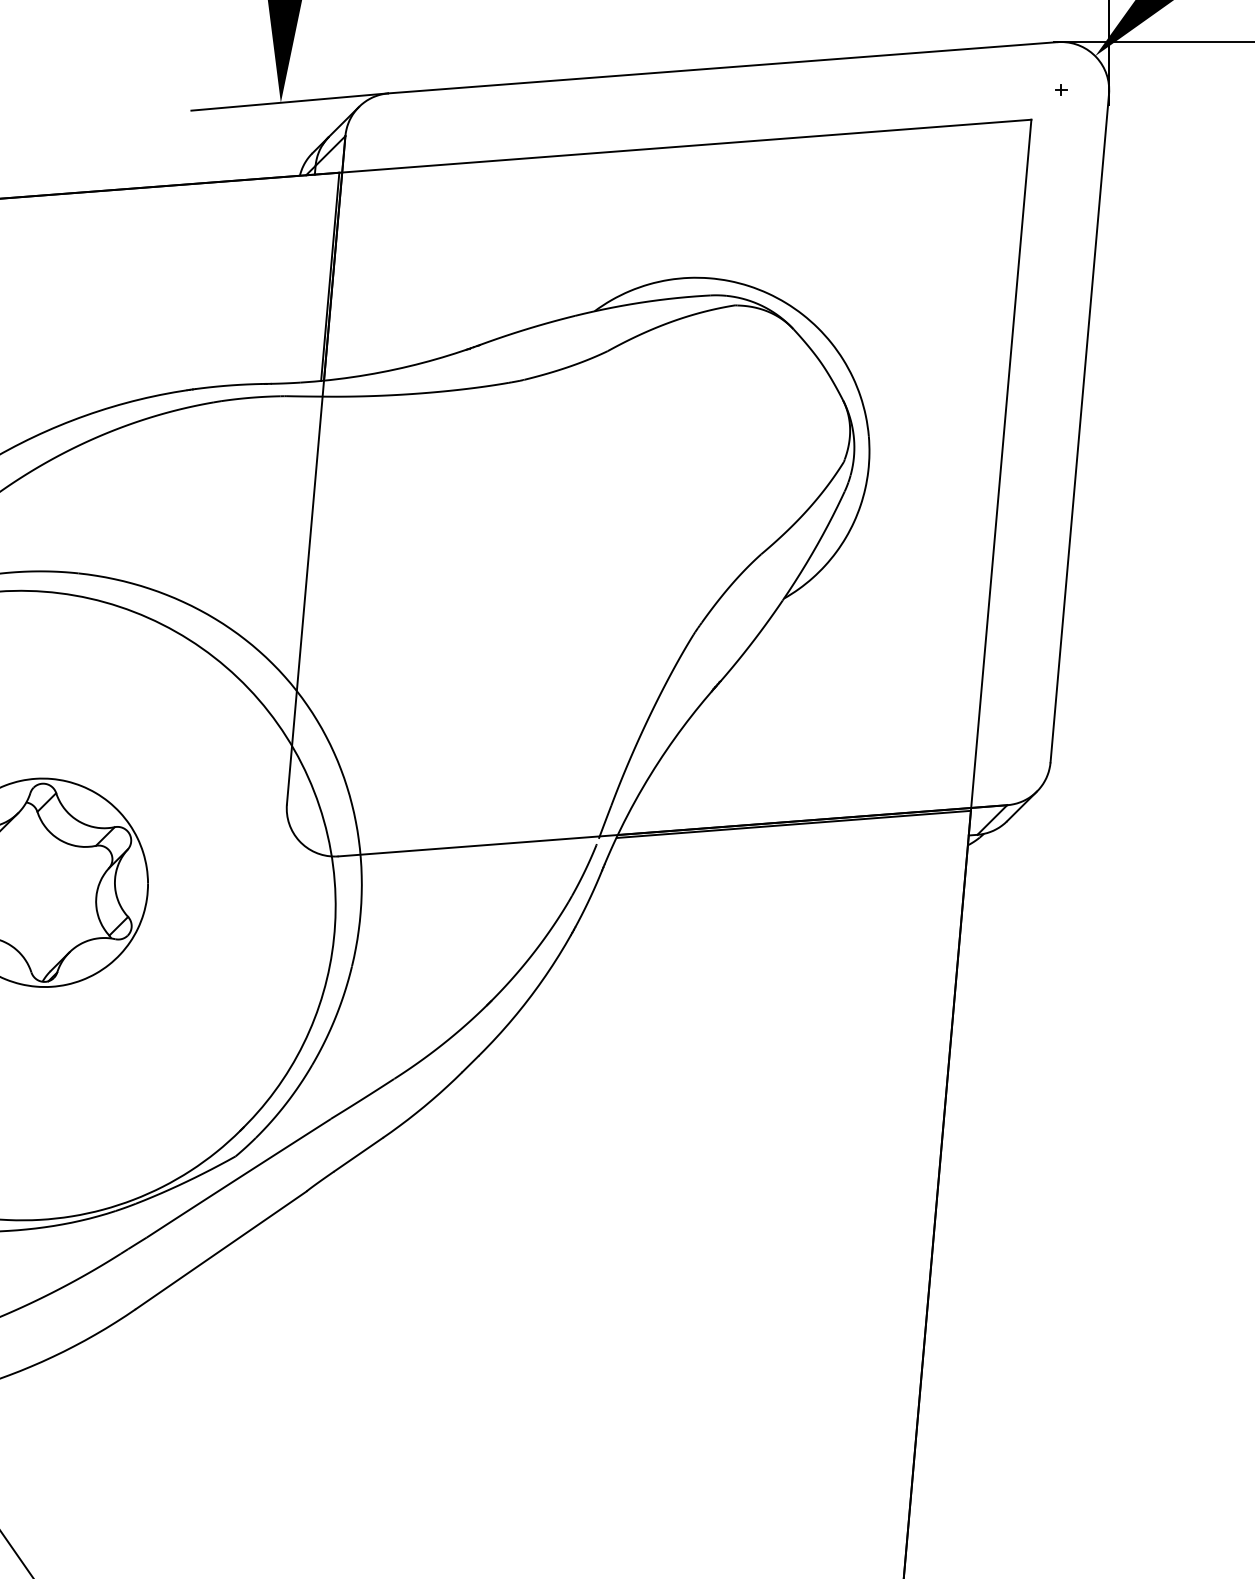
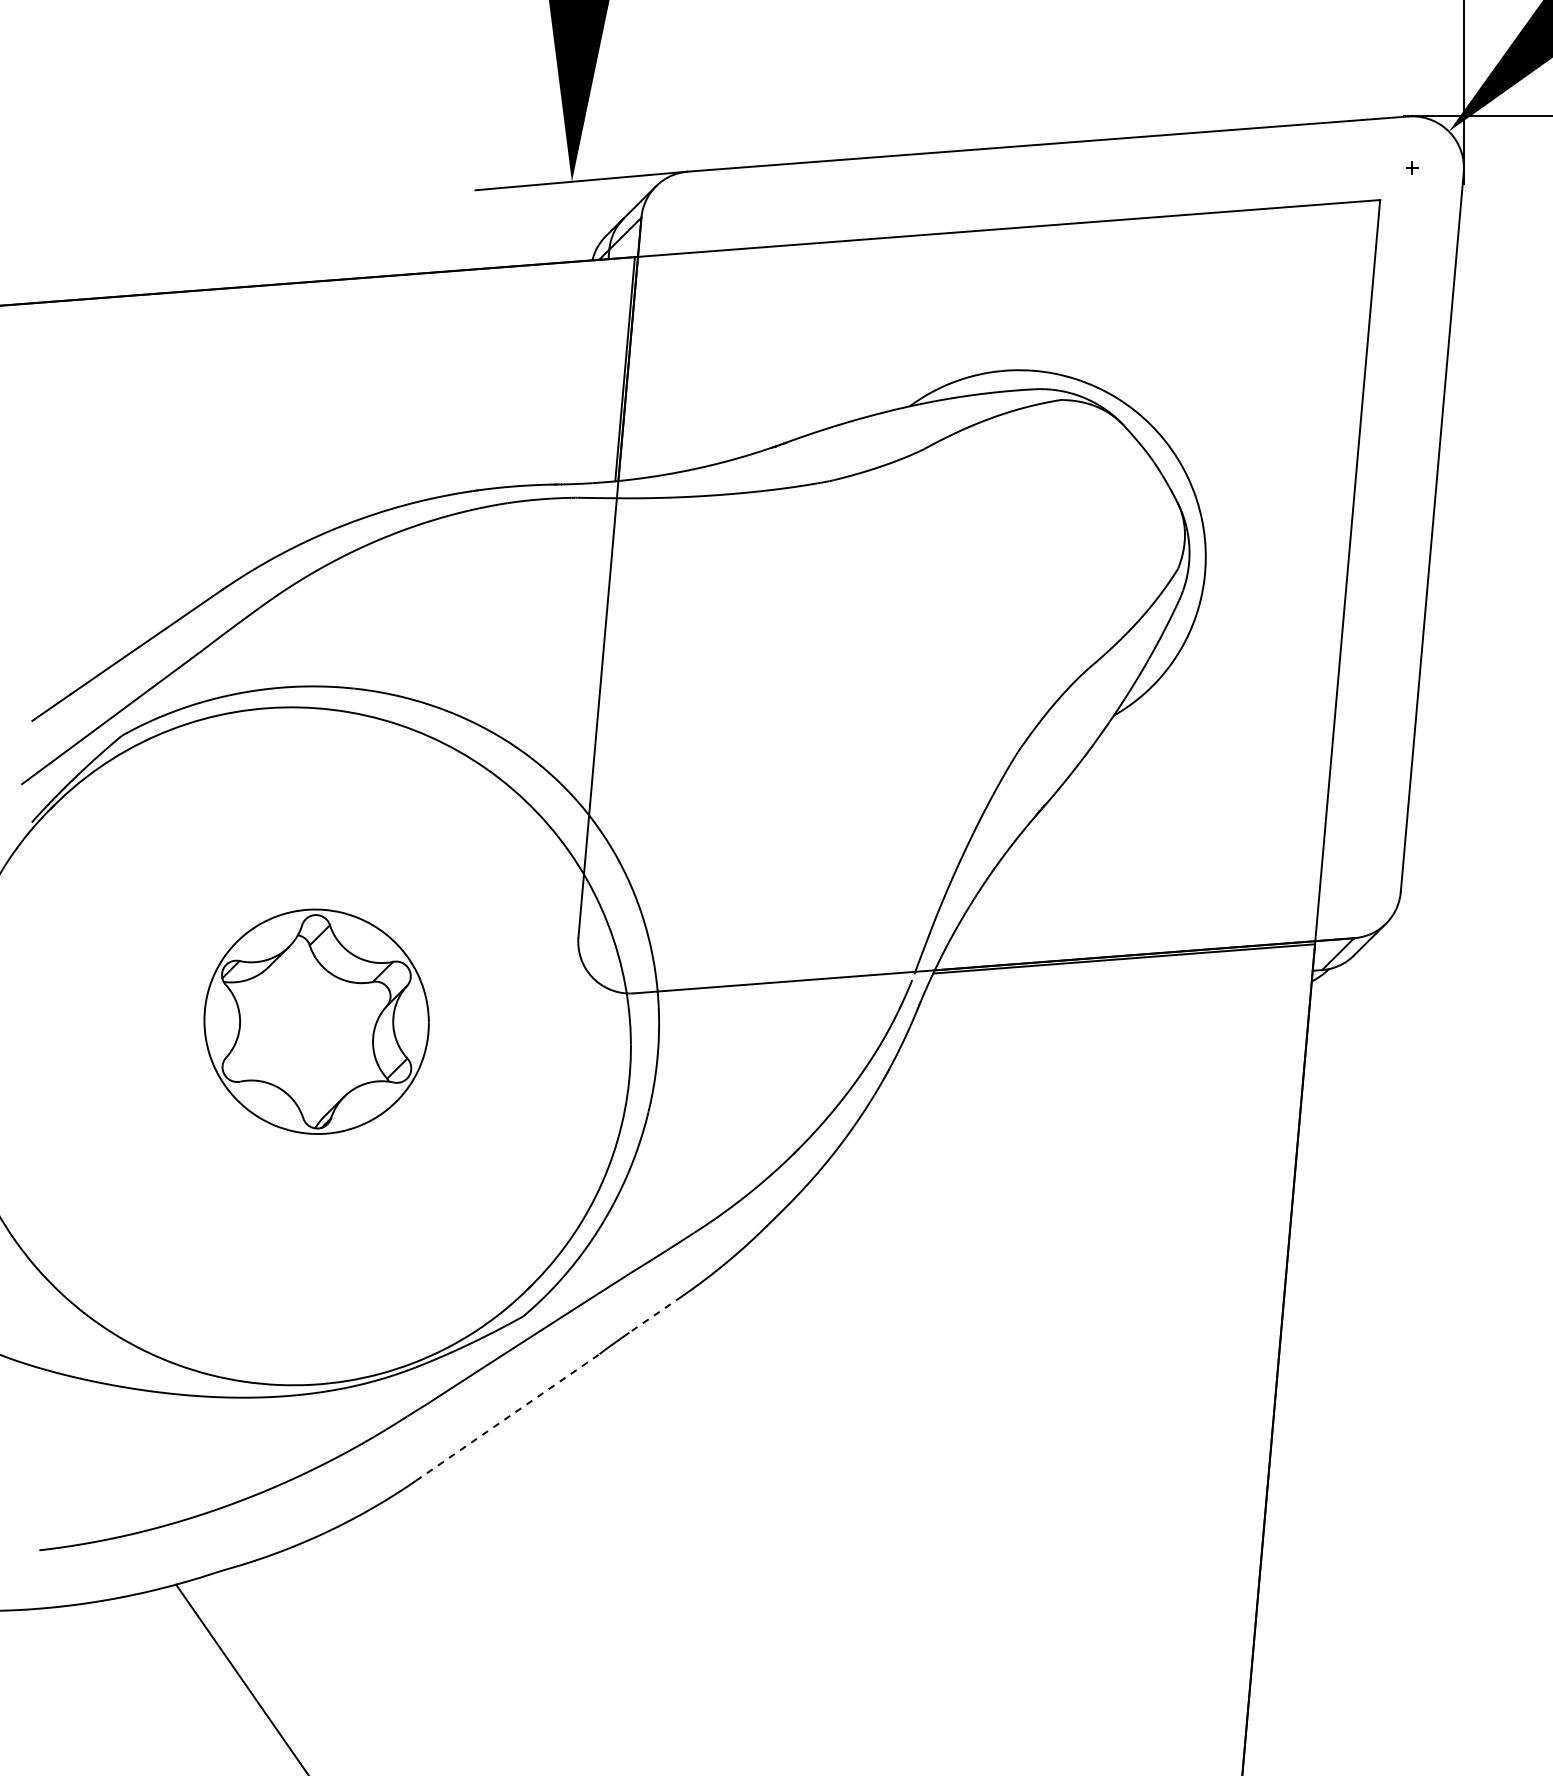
line: (358, 1154) -> (655, 1314), solid -> dashed
line: (221, 1250) -> (507, 1417), solid -> dashed

